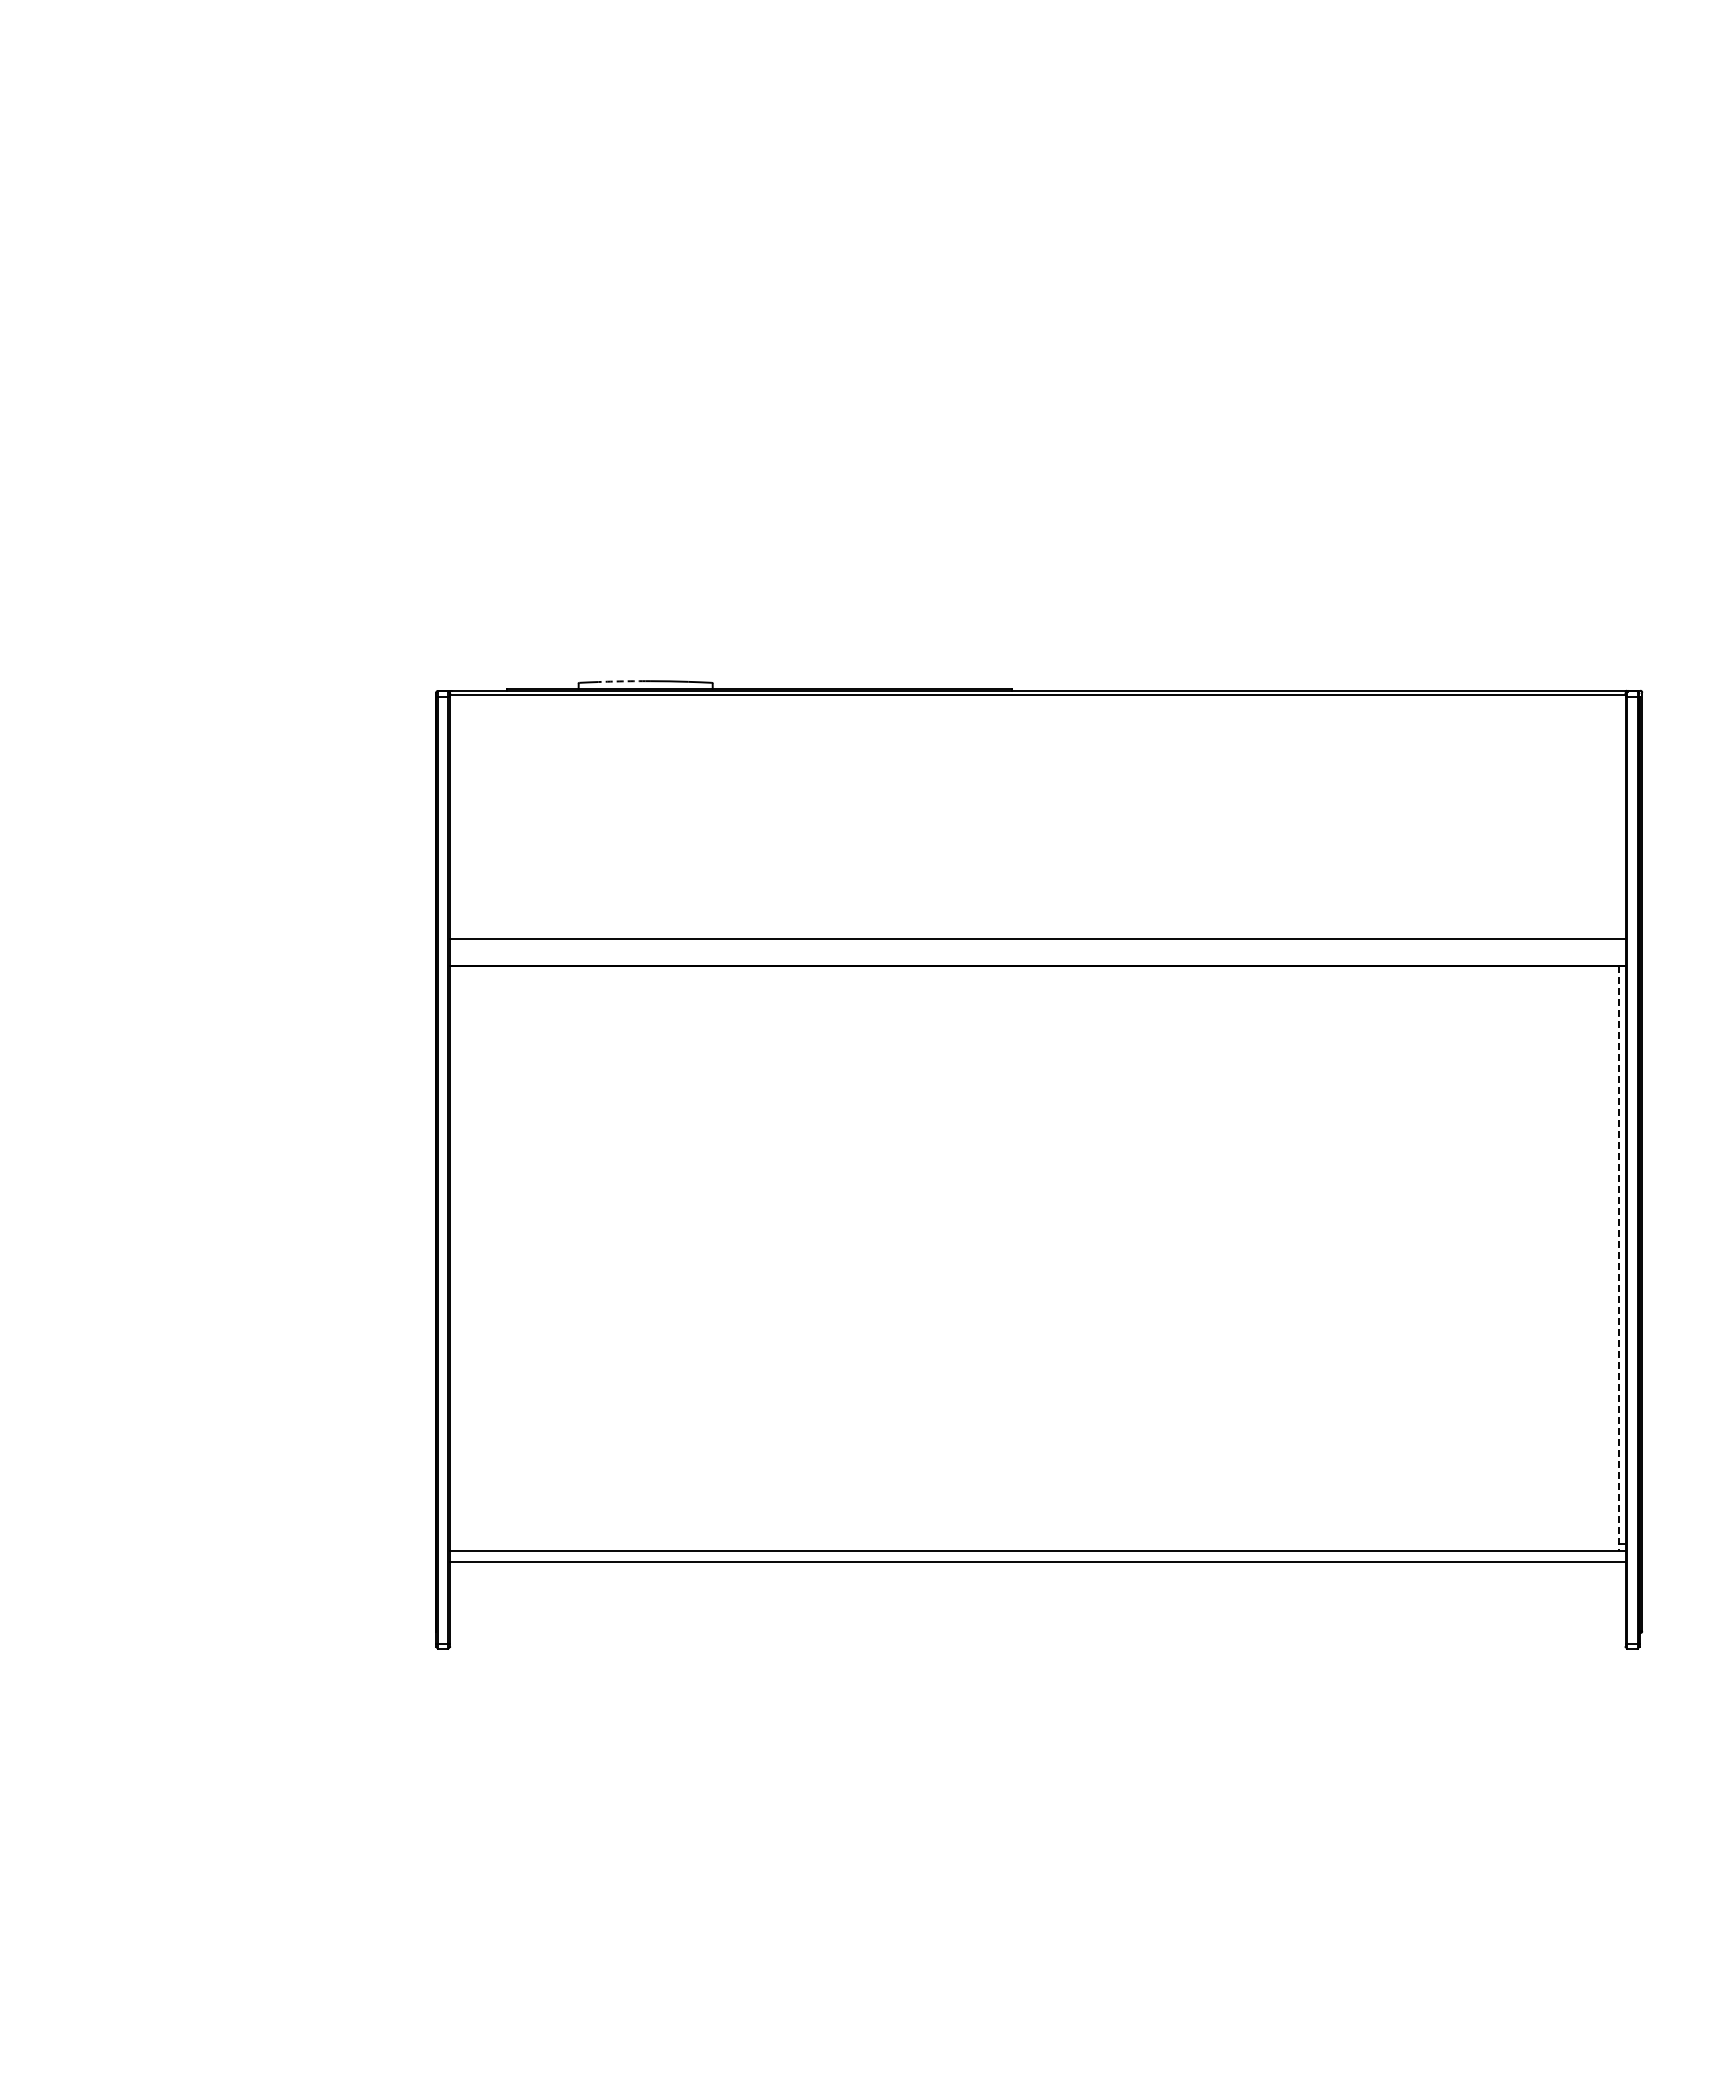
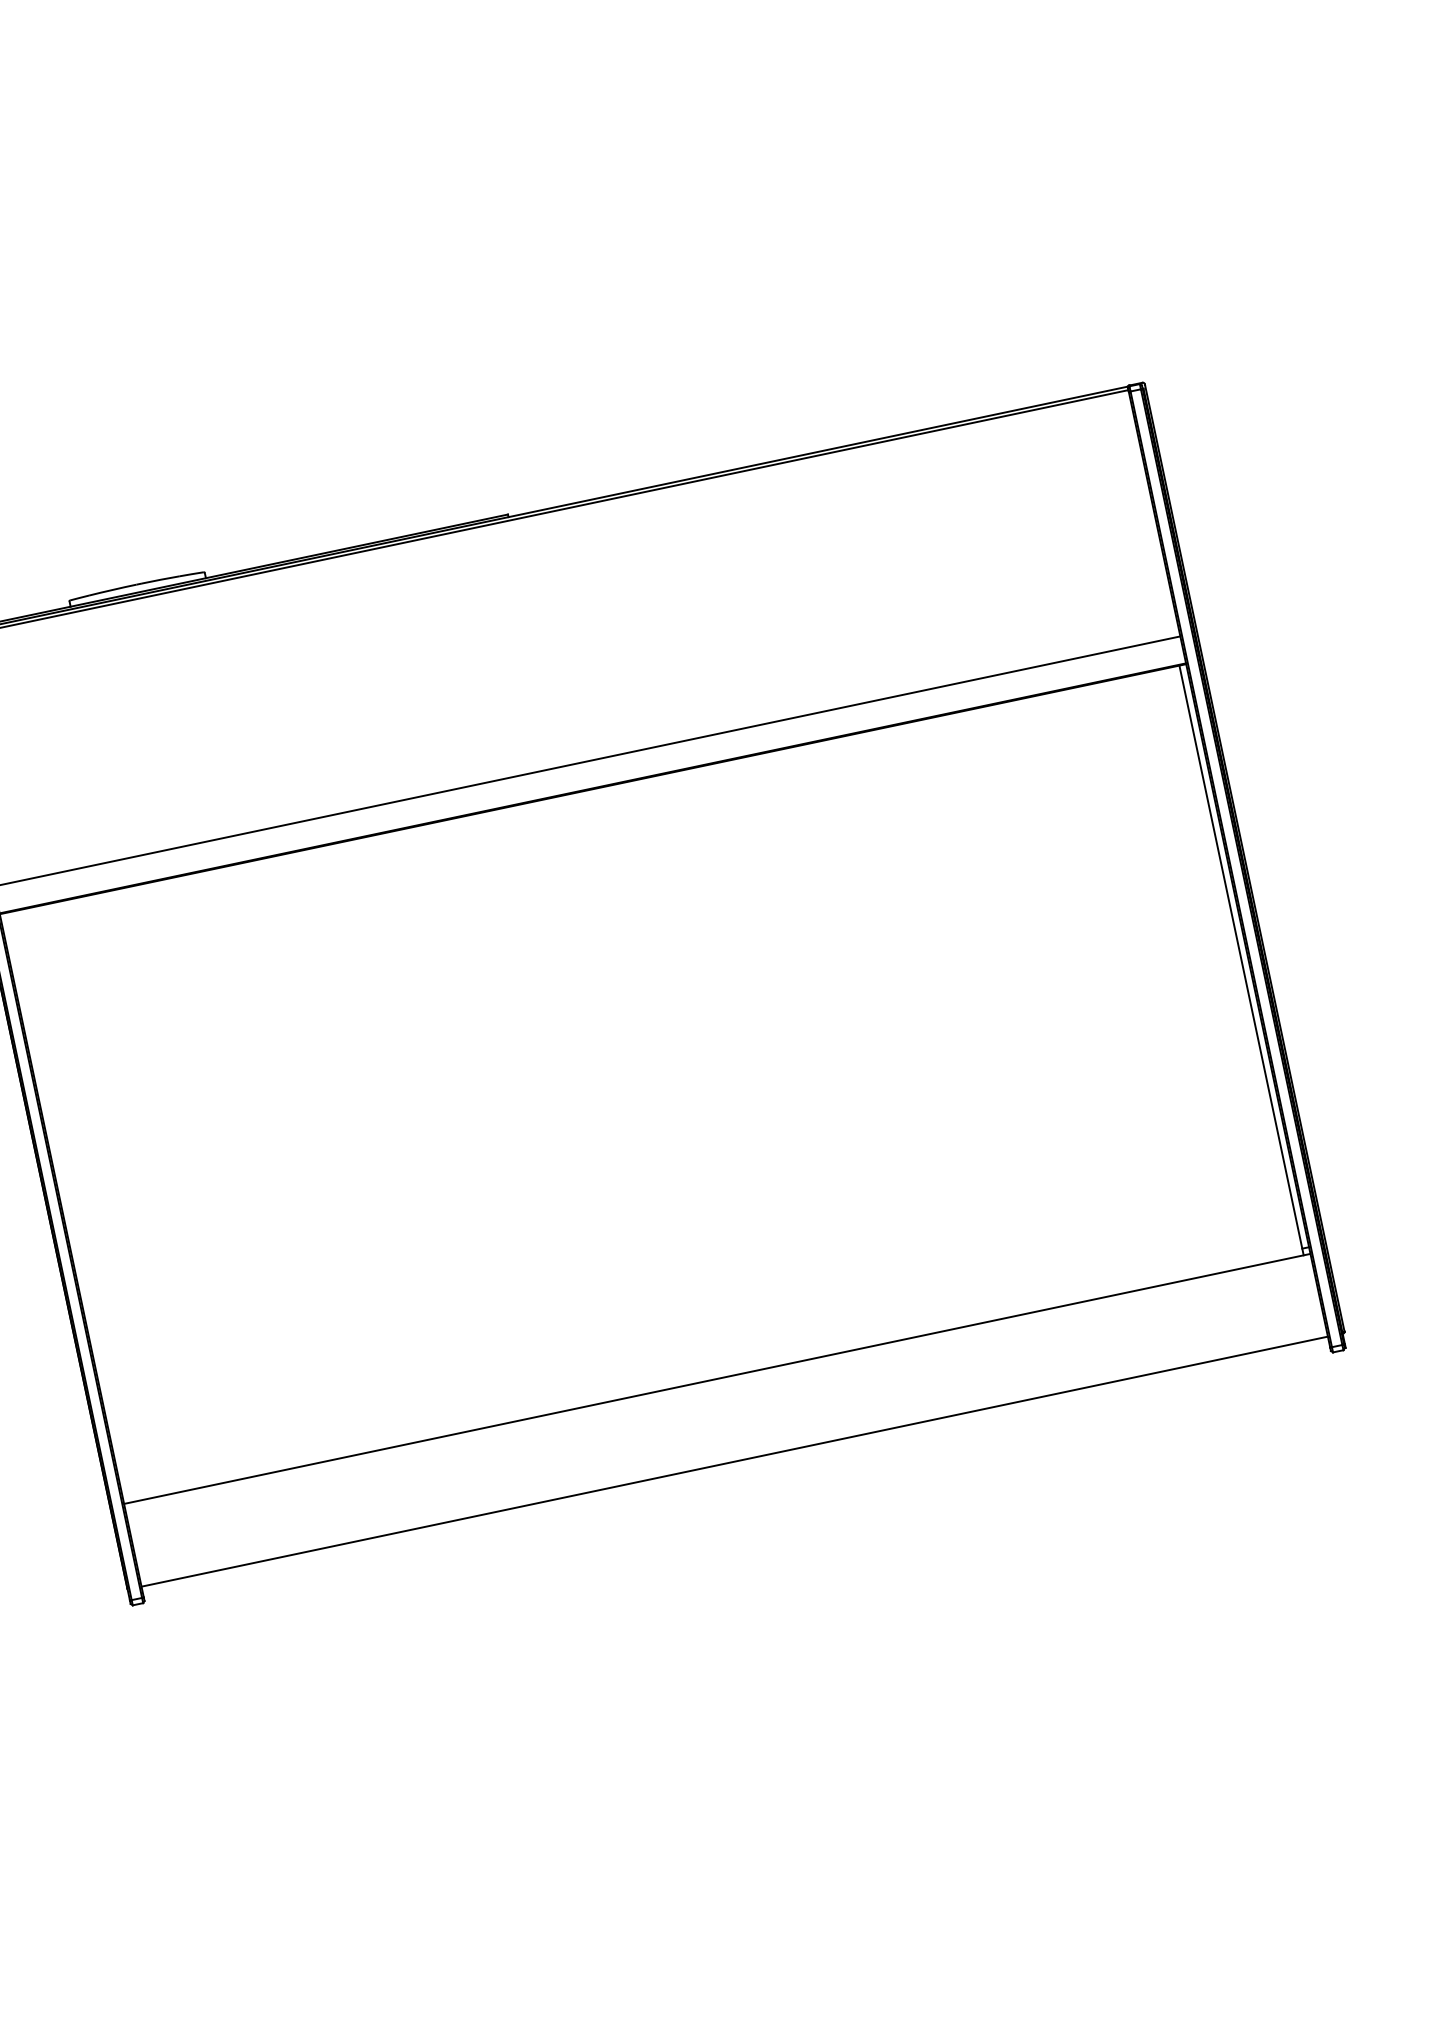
arc: (622, 681) -> (113, 589), dashed -> solid
line: (1618, 1259) -> (1241, 961), dashed -> solid
line: (1037, 1561) -> (734, 1461), moved

